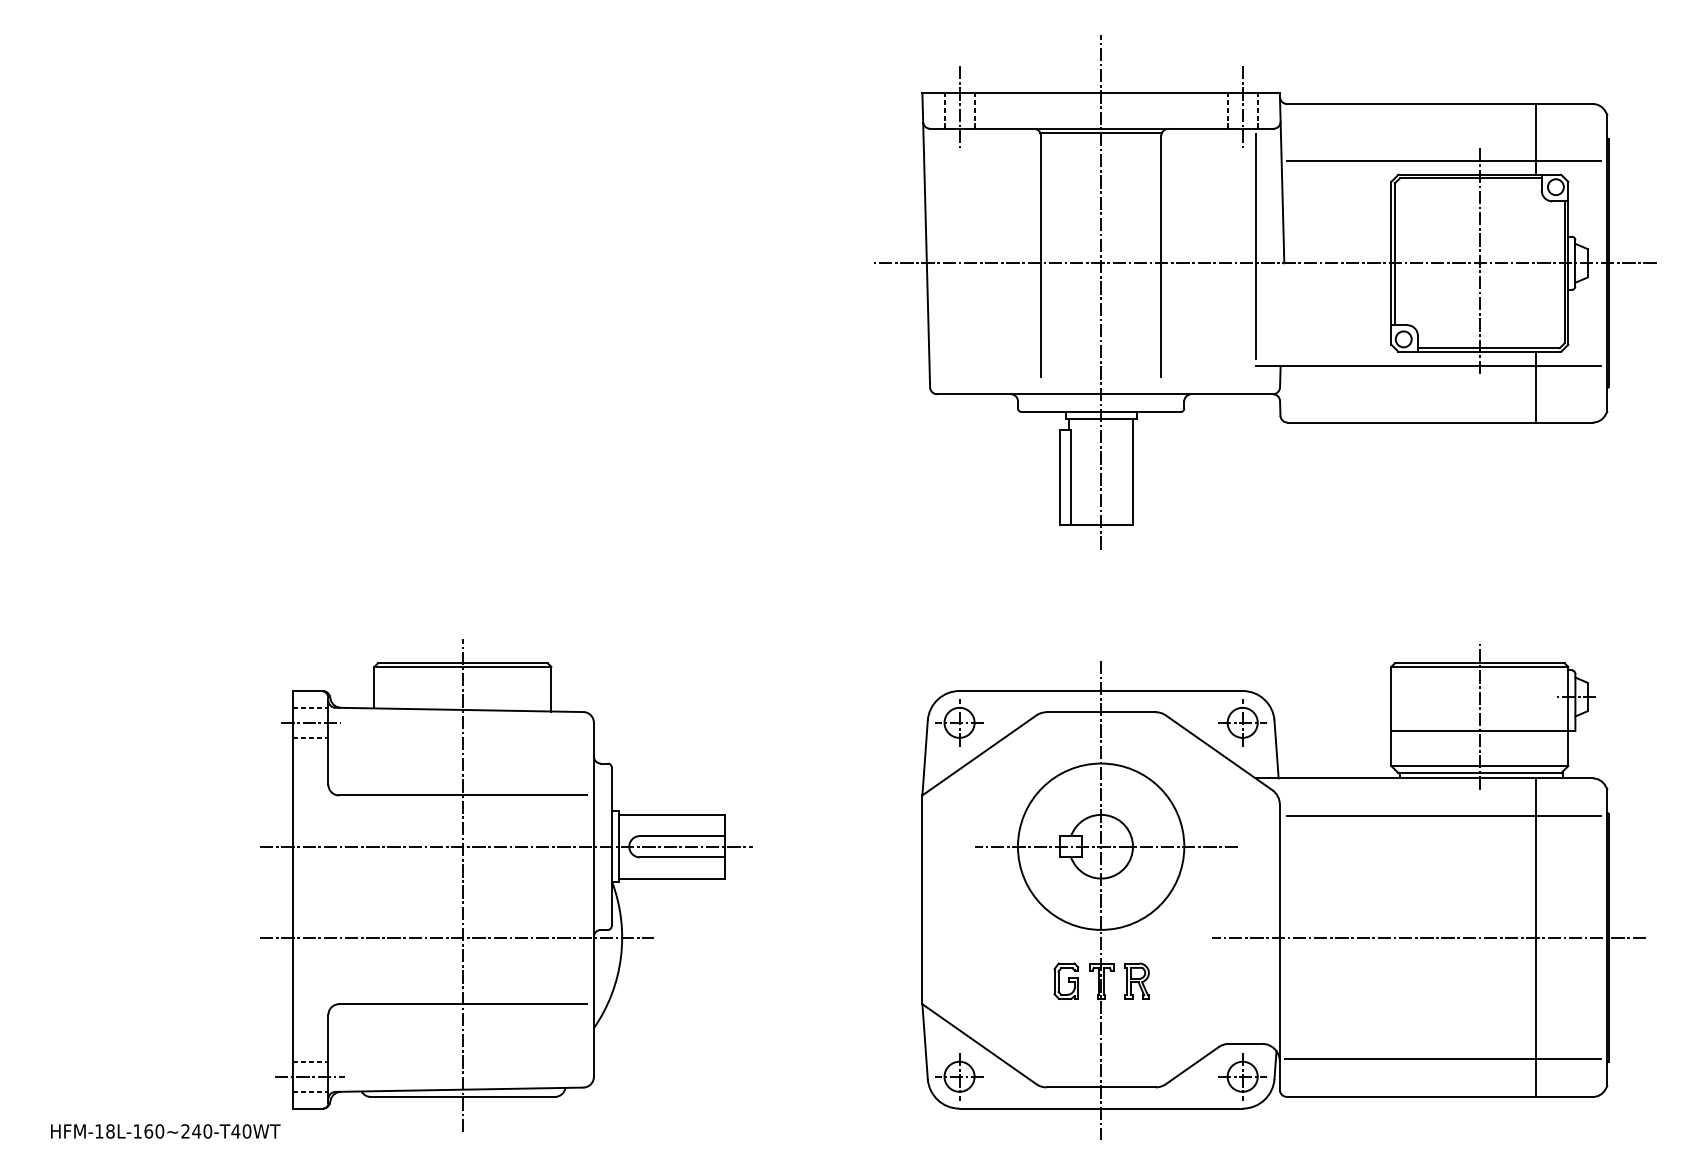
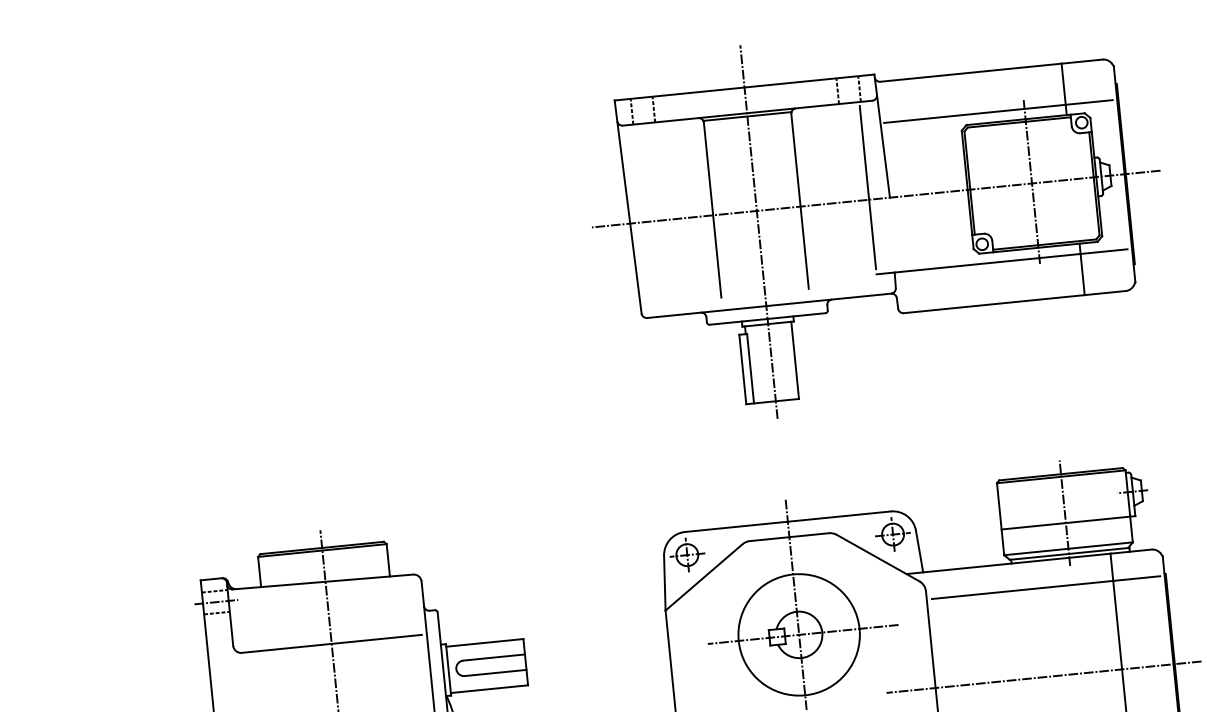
line: (959, 108) -> (642, 108), removed
line: (1242, 108) -> (848, 88), removed
line: (506, 846) -> (367, 677), removed

